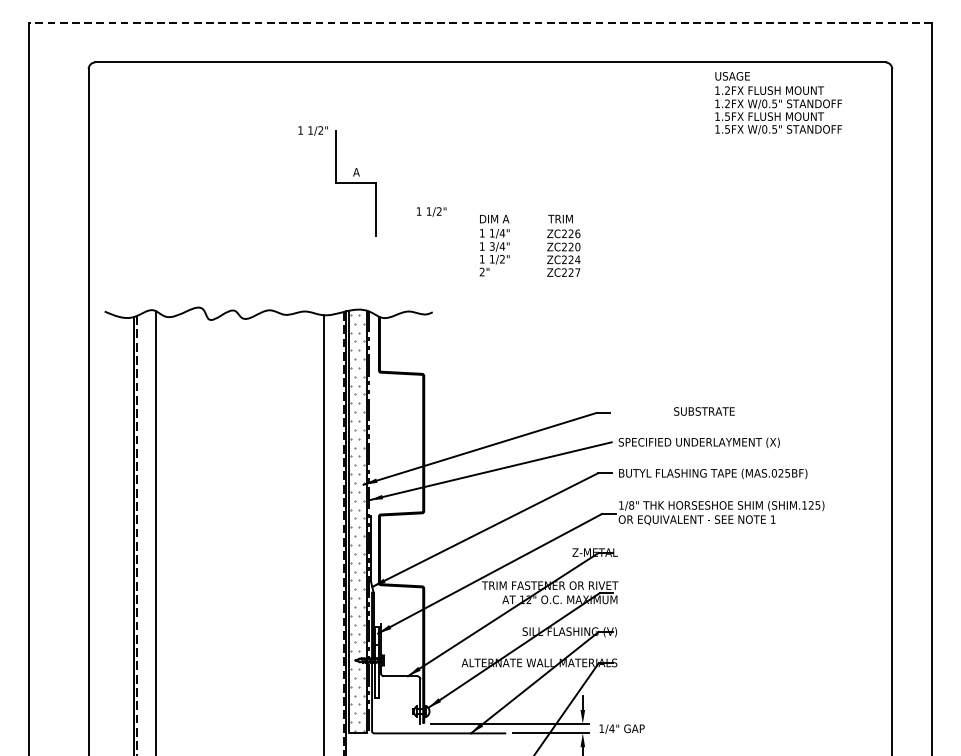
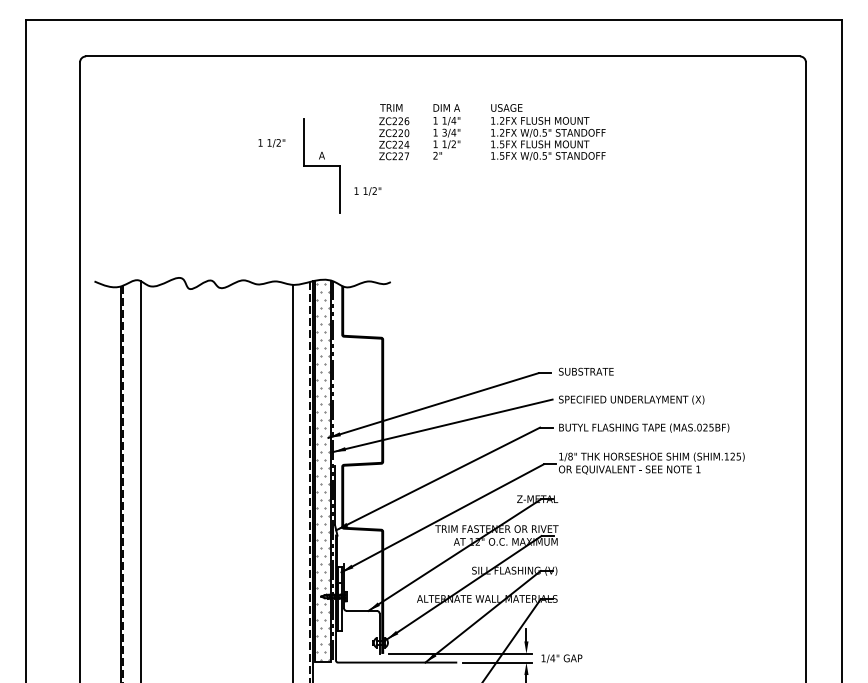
line: (479, 22) -> (433, 20), dashed -> solid
text: (778, 103) -> (548, 132), moved
text: (312, 131) -> (271, 143), moved
text: (431, 211) -> (367, 191), moved
text: (494, 245) -> (446, 131), moved
text: (564, 246) -> (394, 132), moved
text: (704, 411) -> (586, 371), moved

